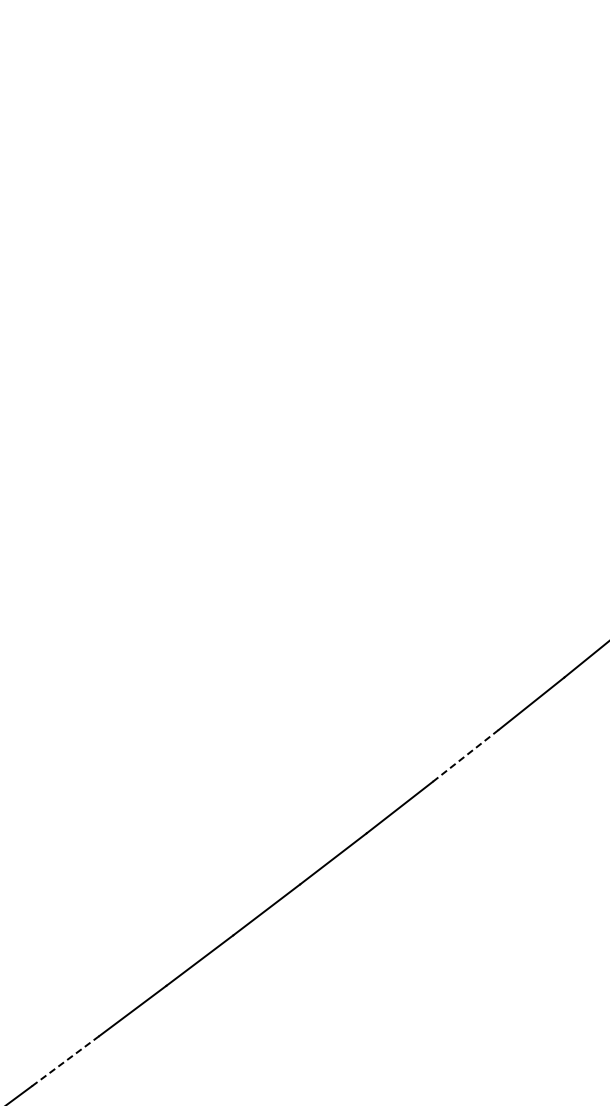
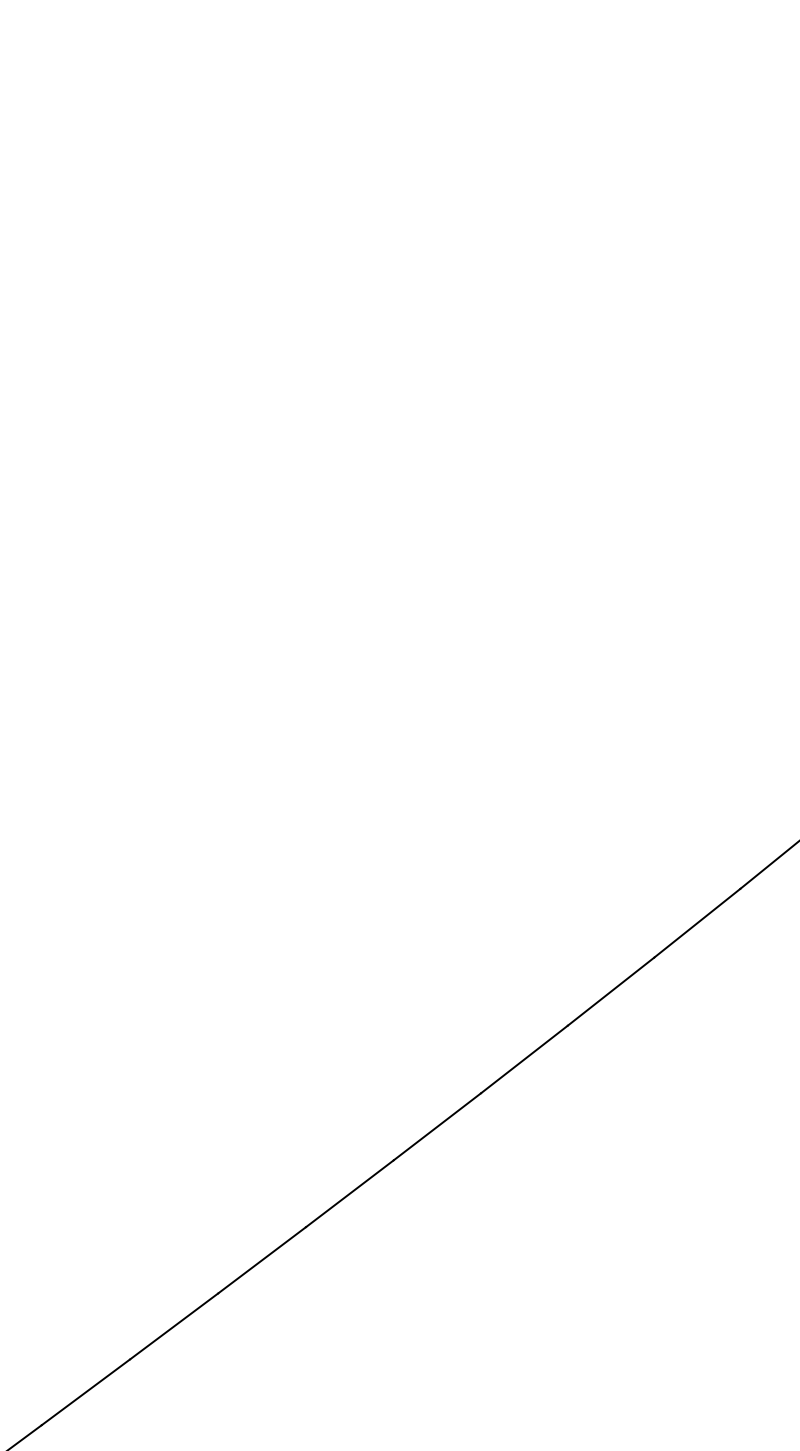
line: (465, 755) -> (610, 991), dashed -> solid
line: (65, 1061) -> (85, 1392), dashed -> solid

